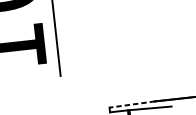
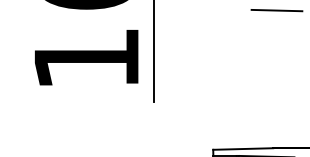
line: (131, 104) -> (242, 149), dashed -> solid

